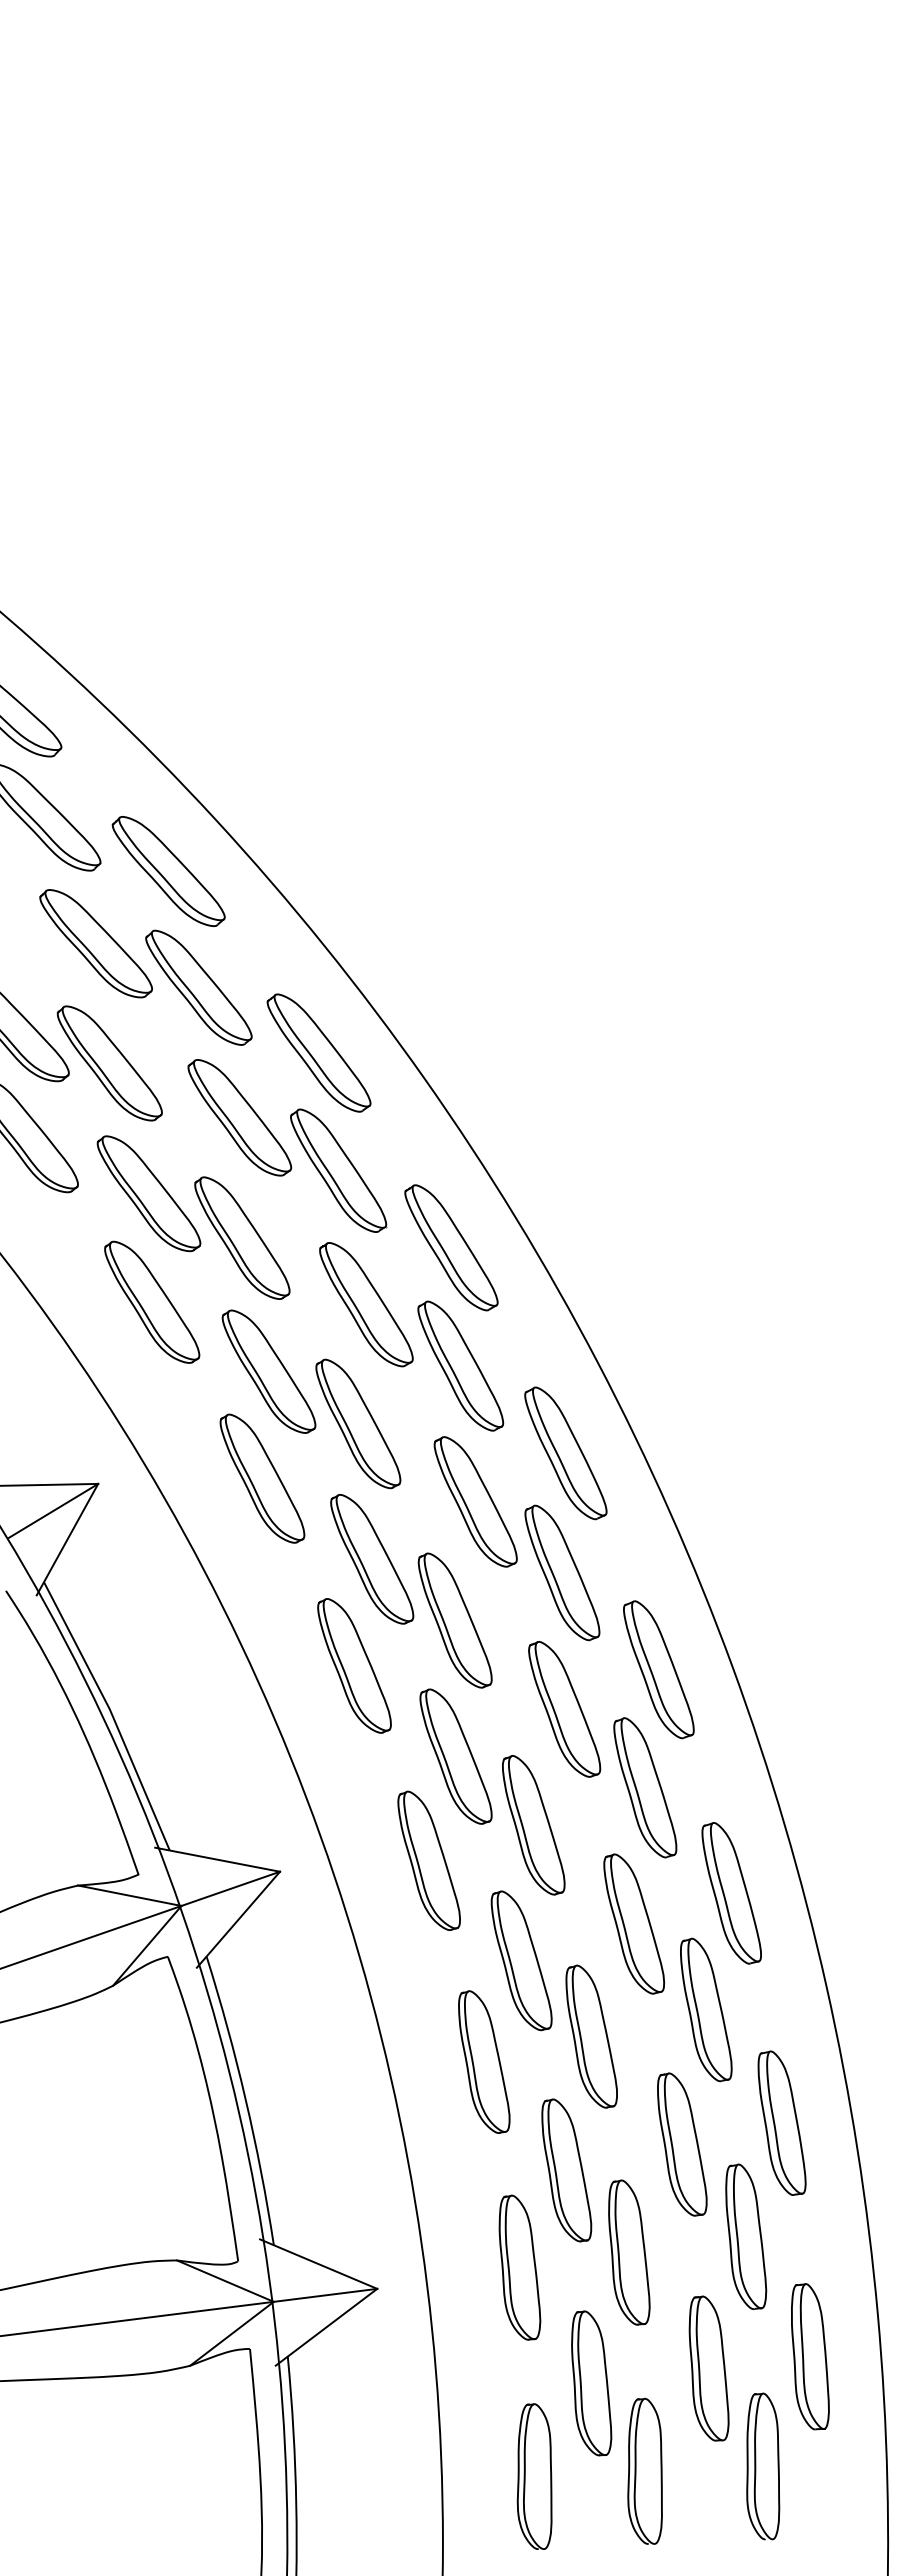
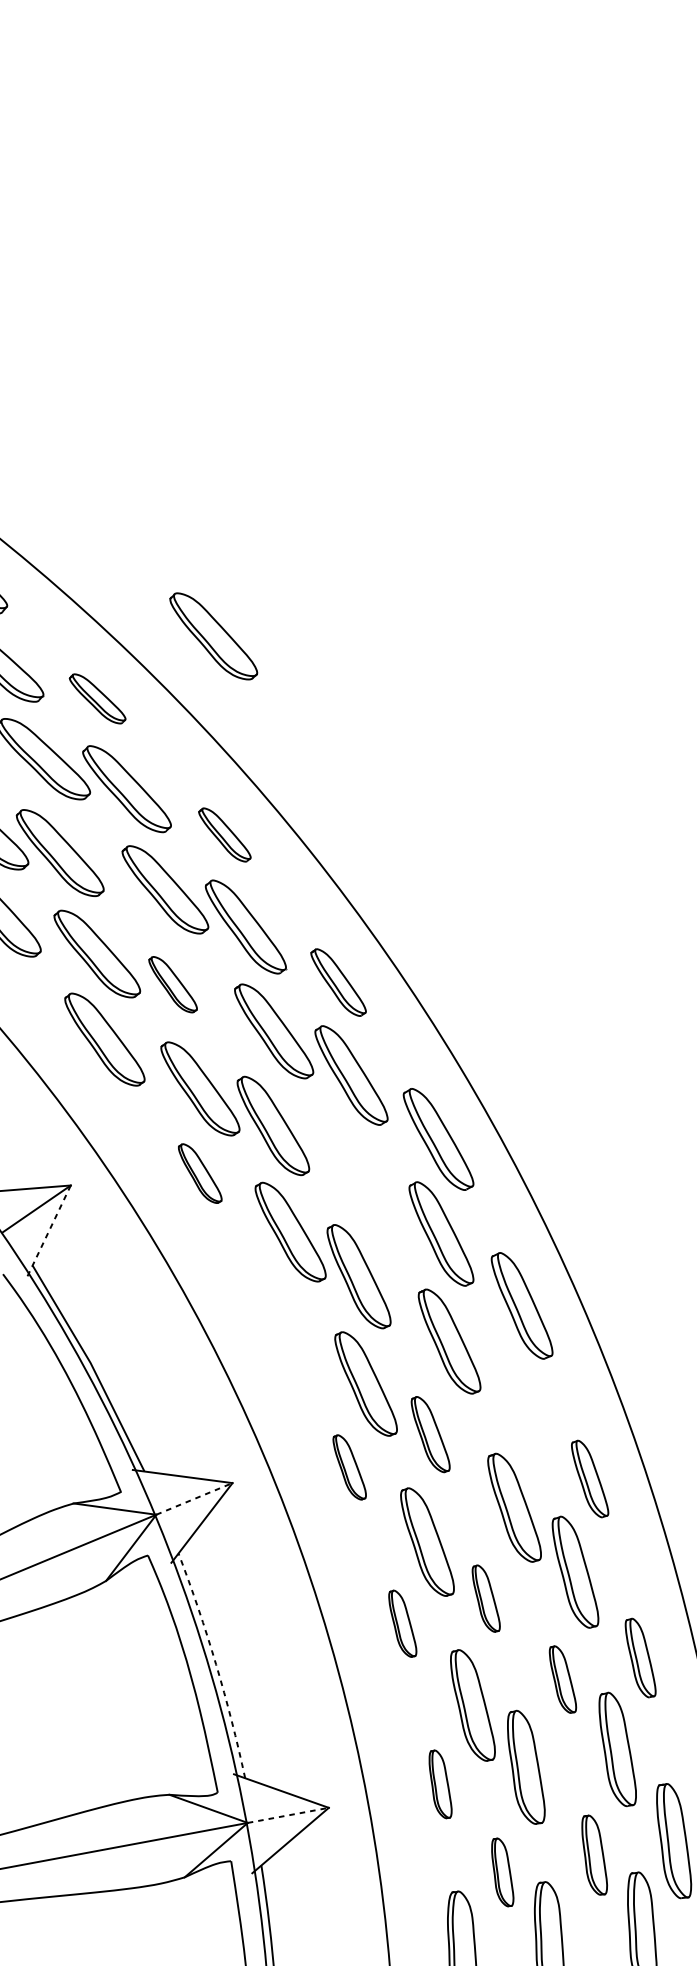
part: (319, 801) -> (213, 636), added
part: (168, 871) -> (97, 698), size x0.6
part: (318, 1052) -> (224, 834), size x0.6
part: (242, 1237) -> (173, 984), size x0.6
part: (451, 1247) -> (338, 982), size x0.7
part: (262, 1478) -> (200, 1173), size x0.6
part: (475, 1501) -> (369, 1181), removed
line: (67, 1539) -> (49, 1230), solid -> dashed
part: (354, 1665) -> (281, 1316), removed
part: (645, 1787) -> (517, 1399), removed
part: (533, 1825) -> (430, 1434), size x0.7
part: (428, 1860) -> (349, 1467), size x0.6
line: (231, 1888) -> (195, 1498), solid -> dashed
part: (731, 1893) -> (589, 1479), size x0.7
part: (591, 2036) -> (486, 1598), size x0.6
part: (484, 2061) -> (402, 1623), size x0.6
arc: (245, 2099) -> (215, 1664), solid -> dashed
part: (781, 2122) -> (640, 1657), size x0.7
part: (682, 2144) -> (563, 1679), size x0.6
part: (519, 2267) -> (440, 1784), size x0.6
line: (326, 2295) -> (289, 1815), solid -> dashed
part: (708, 2368) -> (594, 1855), size x0.7
part: (591, 2383) -> (502, 1872), size x0.6

